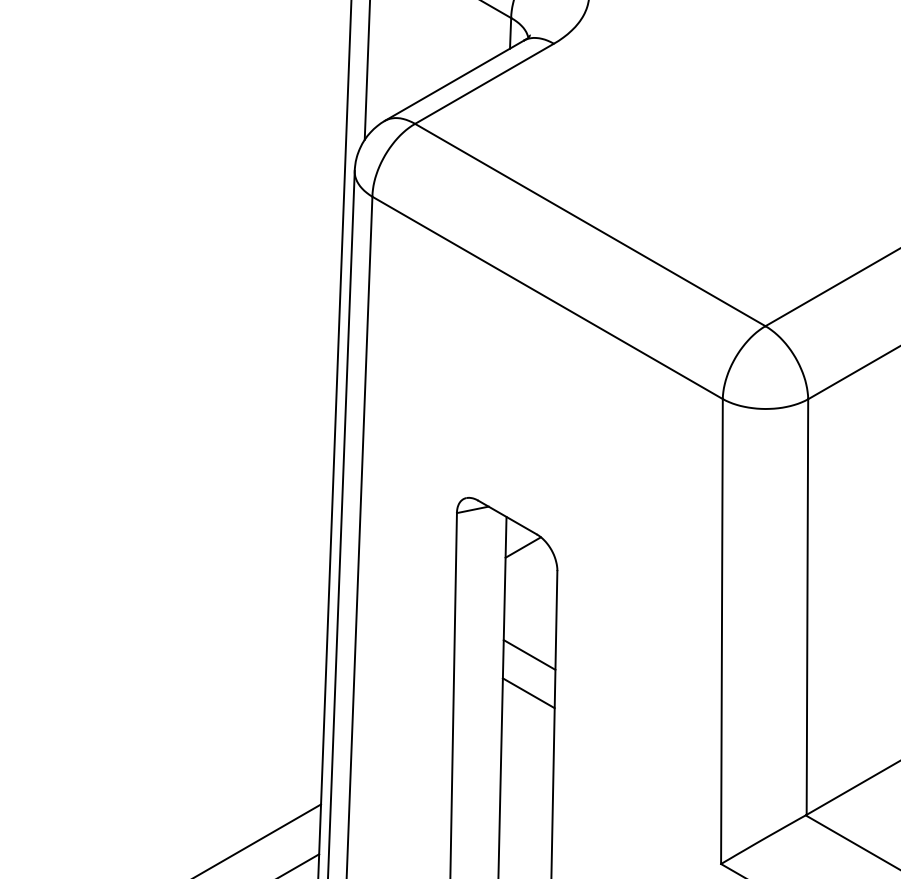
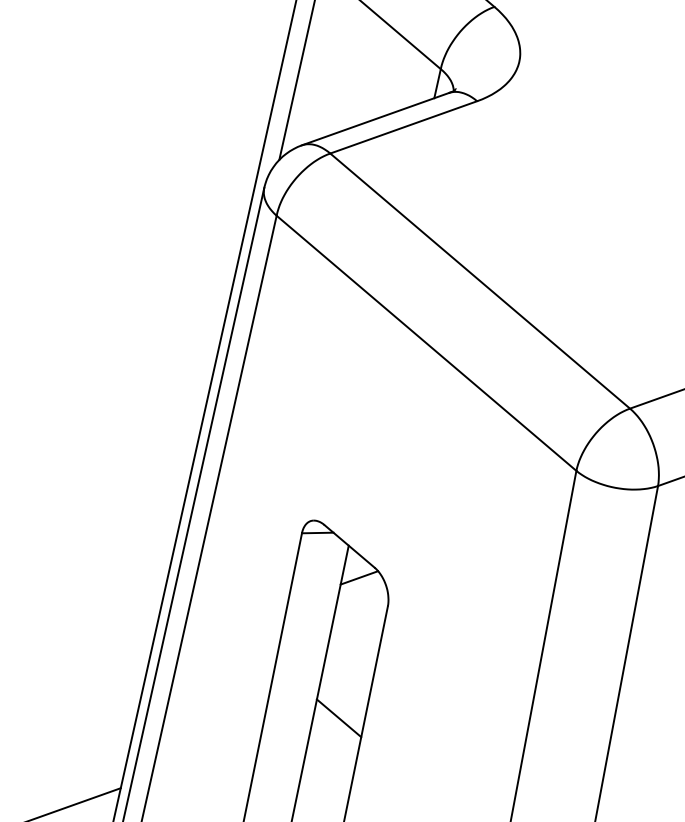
line: (529, 654) -> (346, 681), removed

